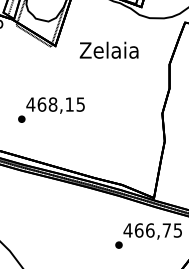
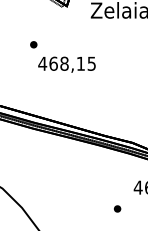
part: (21, 118) -> (33, 44), moved
part: (118, 244) -> (117, 208), moved

